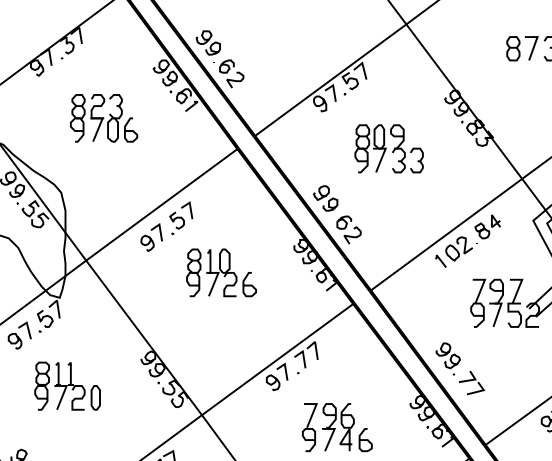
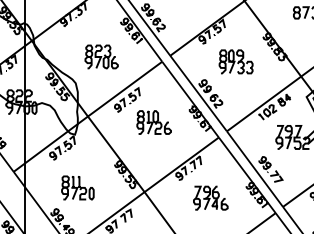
part: (103, 117) -> (101, 56), moved
part: (66, 385) -> (77, 187), moved

